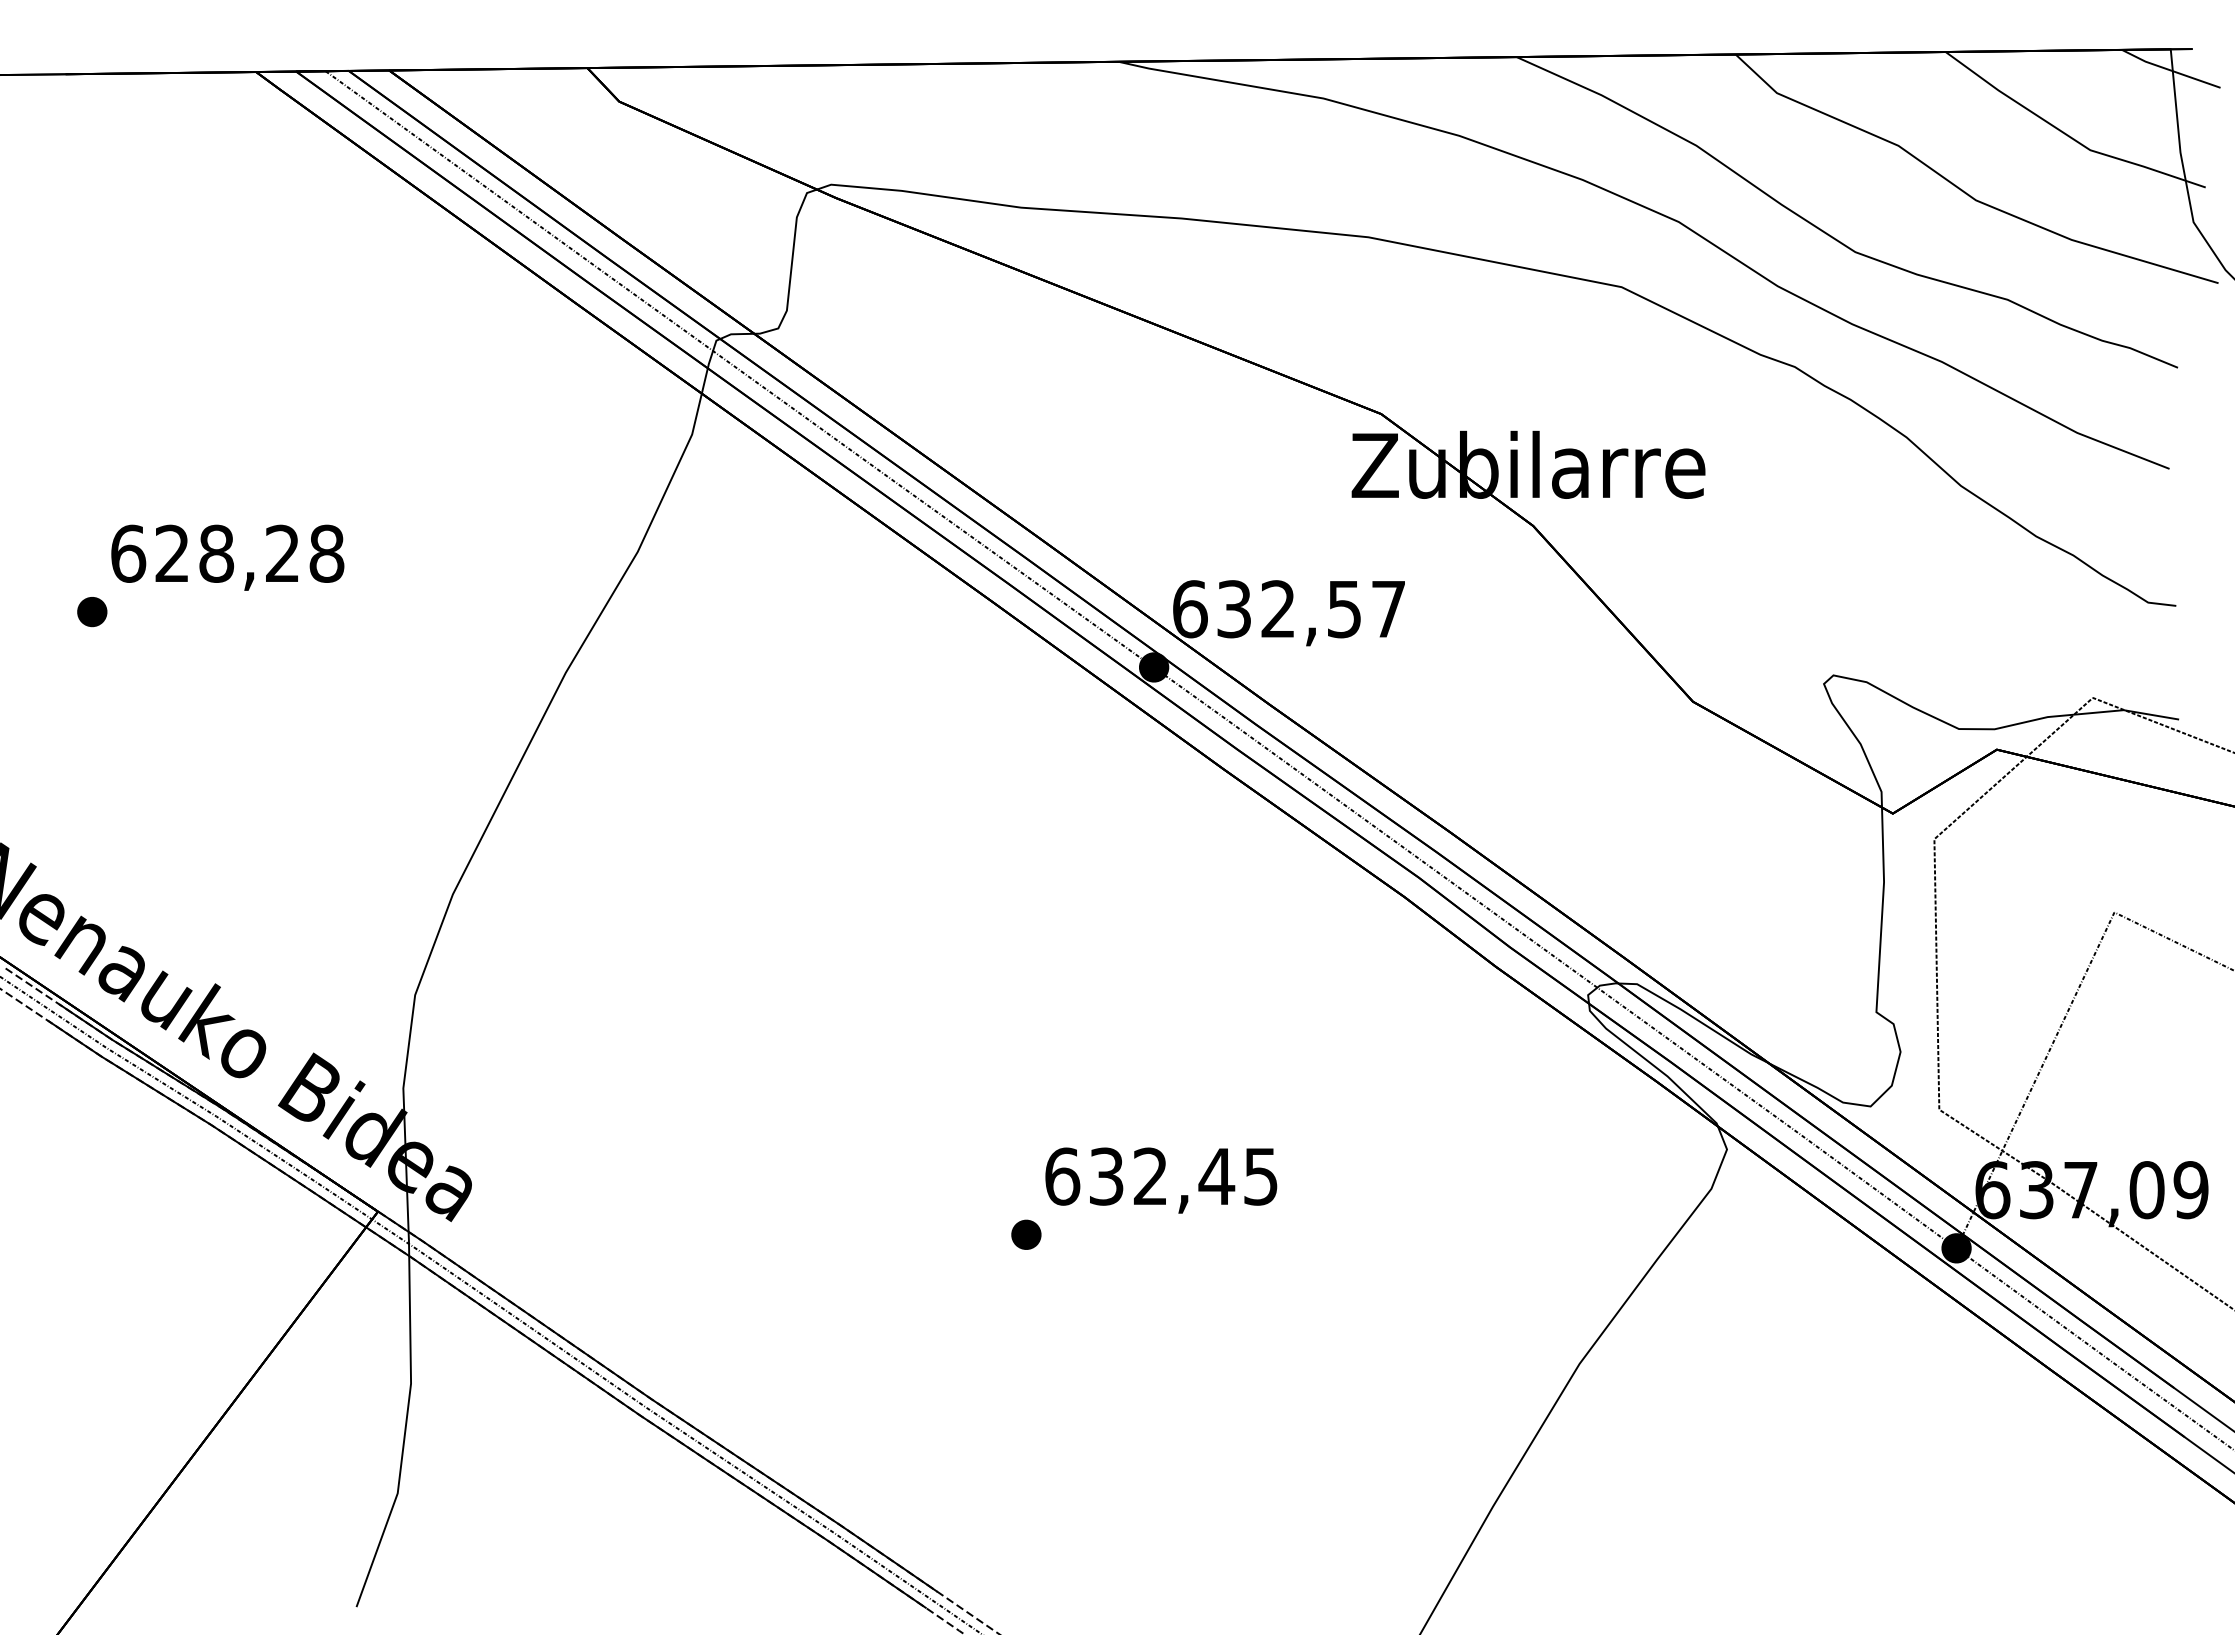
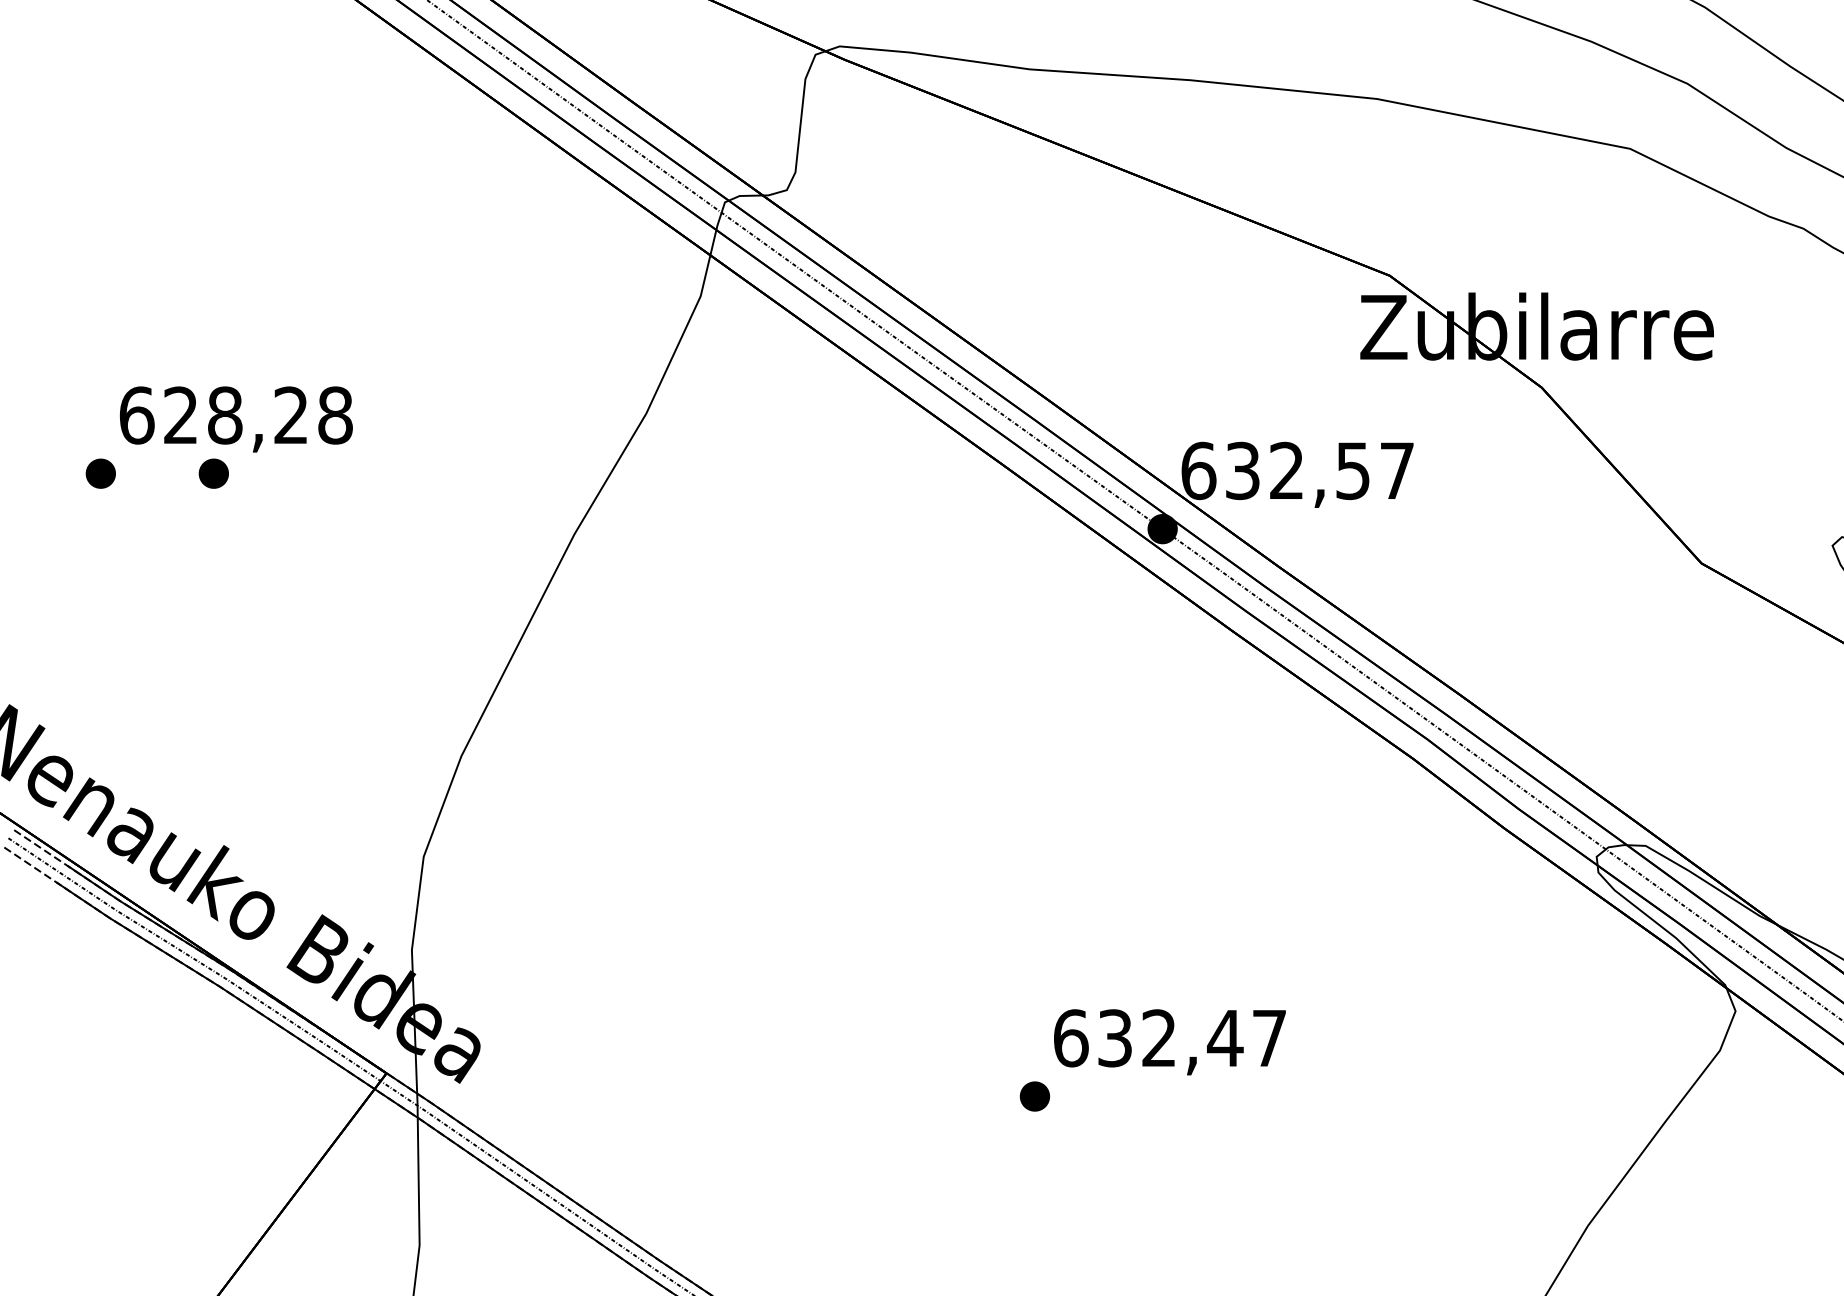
part: (205, 612) -> (214, 474), added
text: (1260, 1176) -> (1269, 1038), 632,45 -> 632,47

